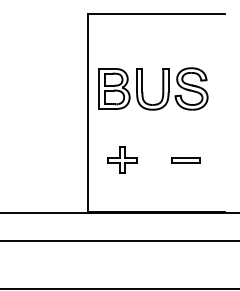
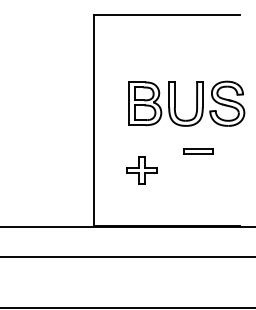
part: (162, 88) -> (196, 103), moved
part: (122, 160) -> (141, 170), moved
part: (186, 160) -> (198, 151), moved

